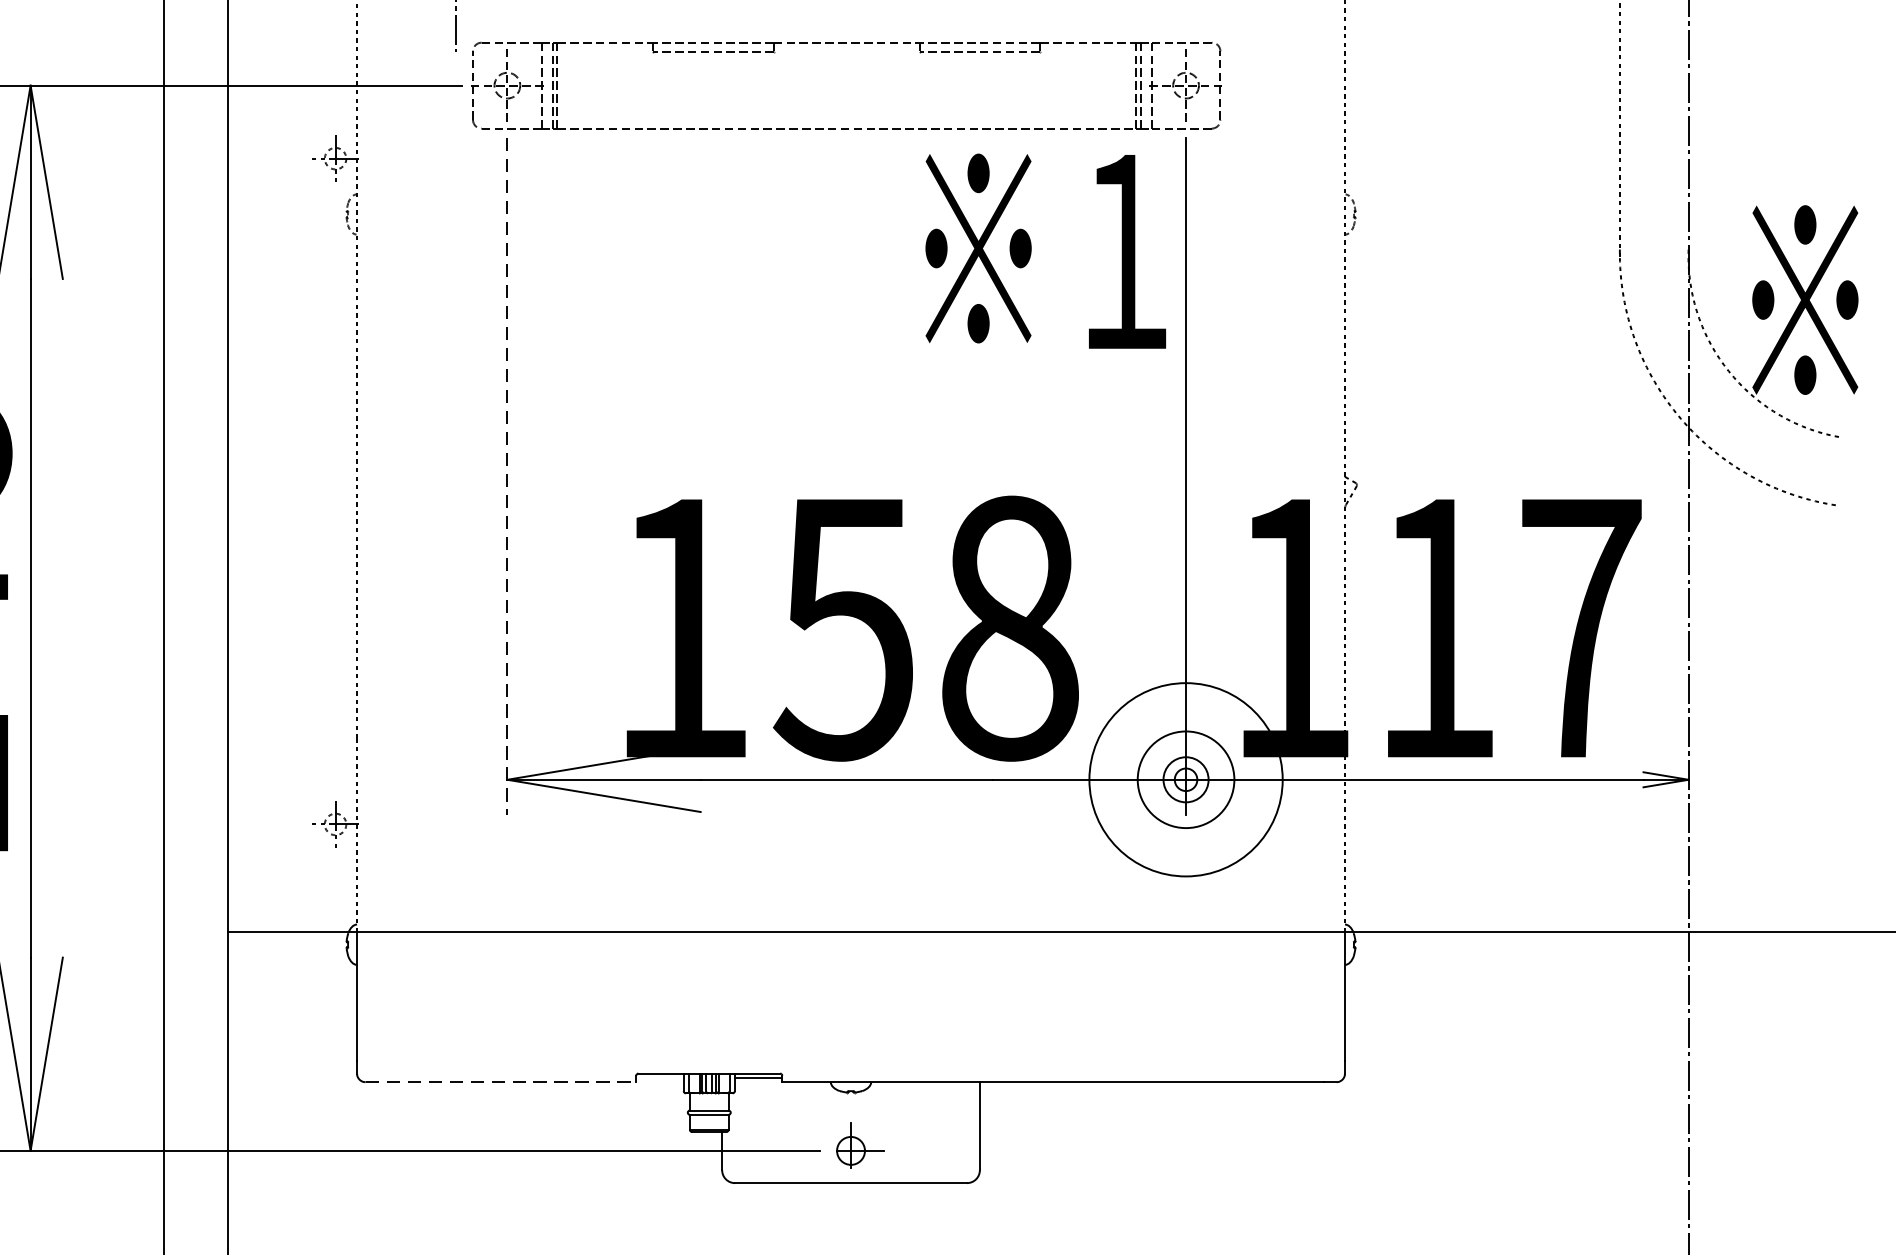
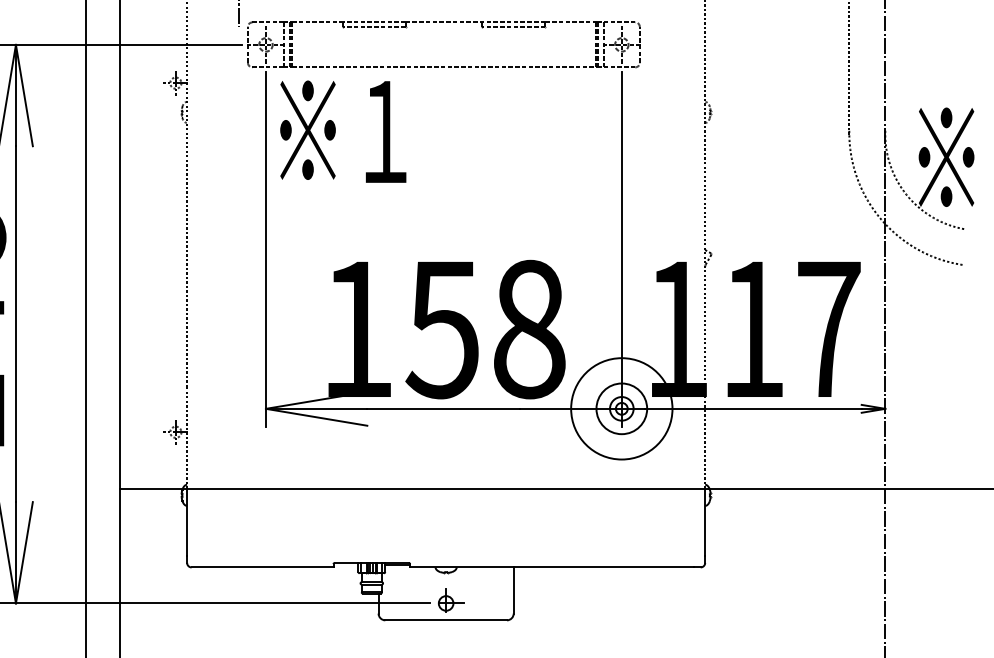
text: (1046, 250) -> (343, 131), moved
line: (506, 475) -> (265, 249), dashed -> solid
line: (500, 1082) -> (262, 567), dashed -> solid

